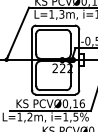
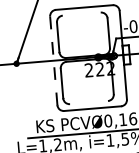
line: (53, 29) -> (81, 13), removed
line: (31, 59) -> (53, 60), solid -> dashed
line: (53, 90) -> (89, 103), removed

